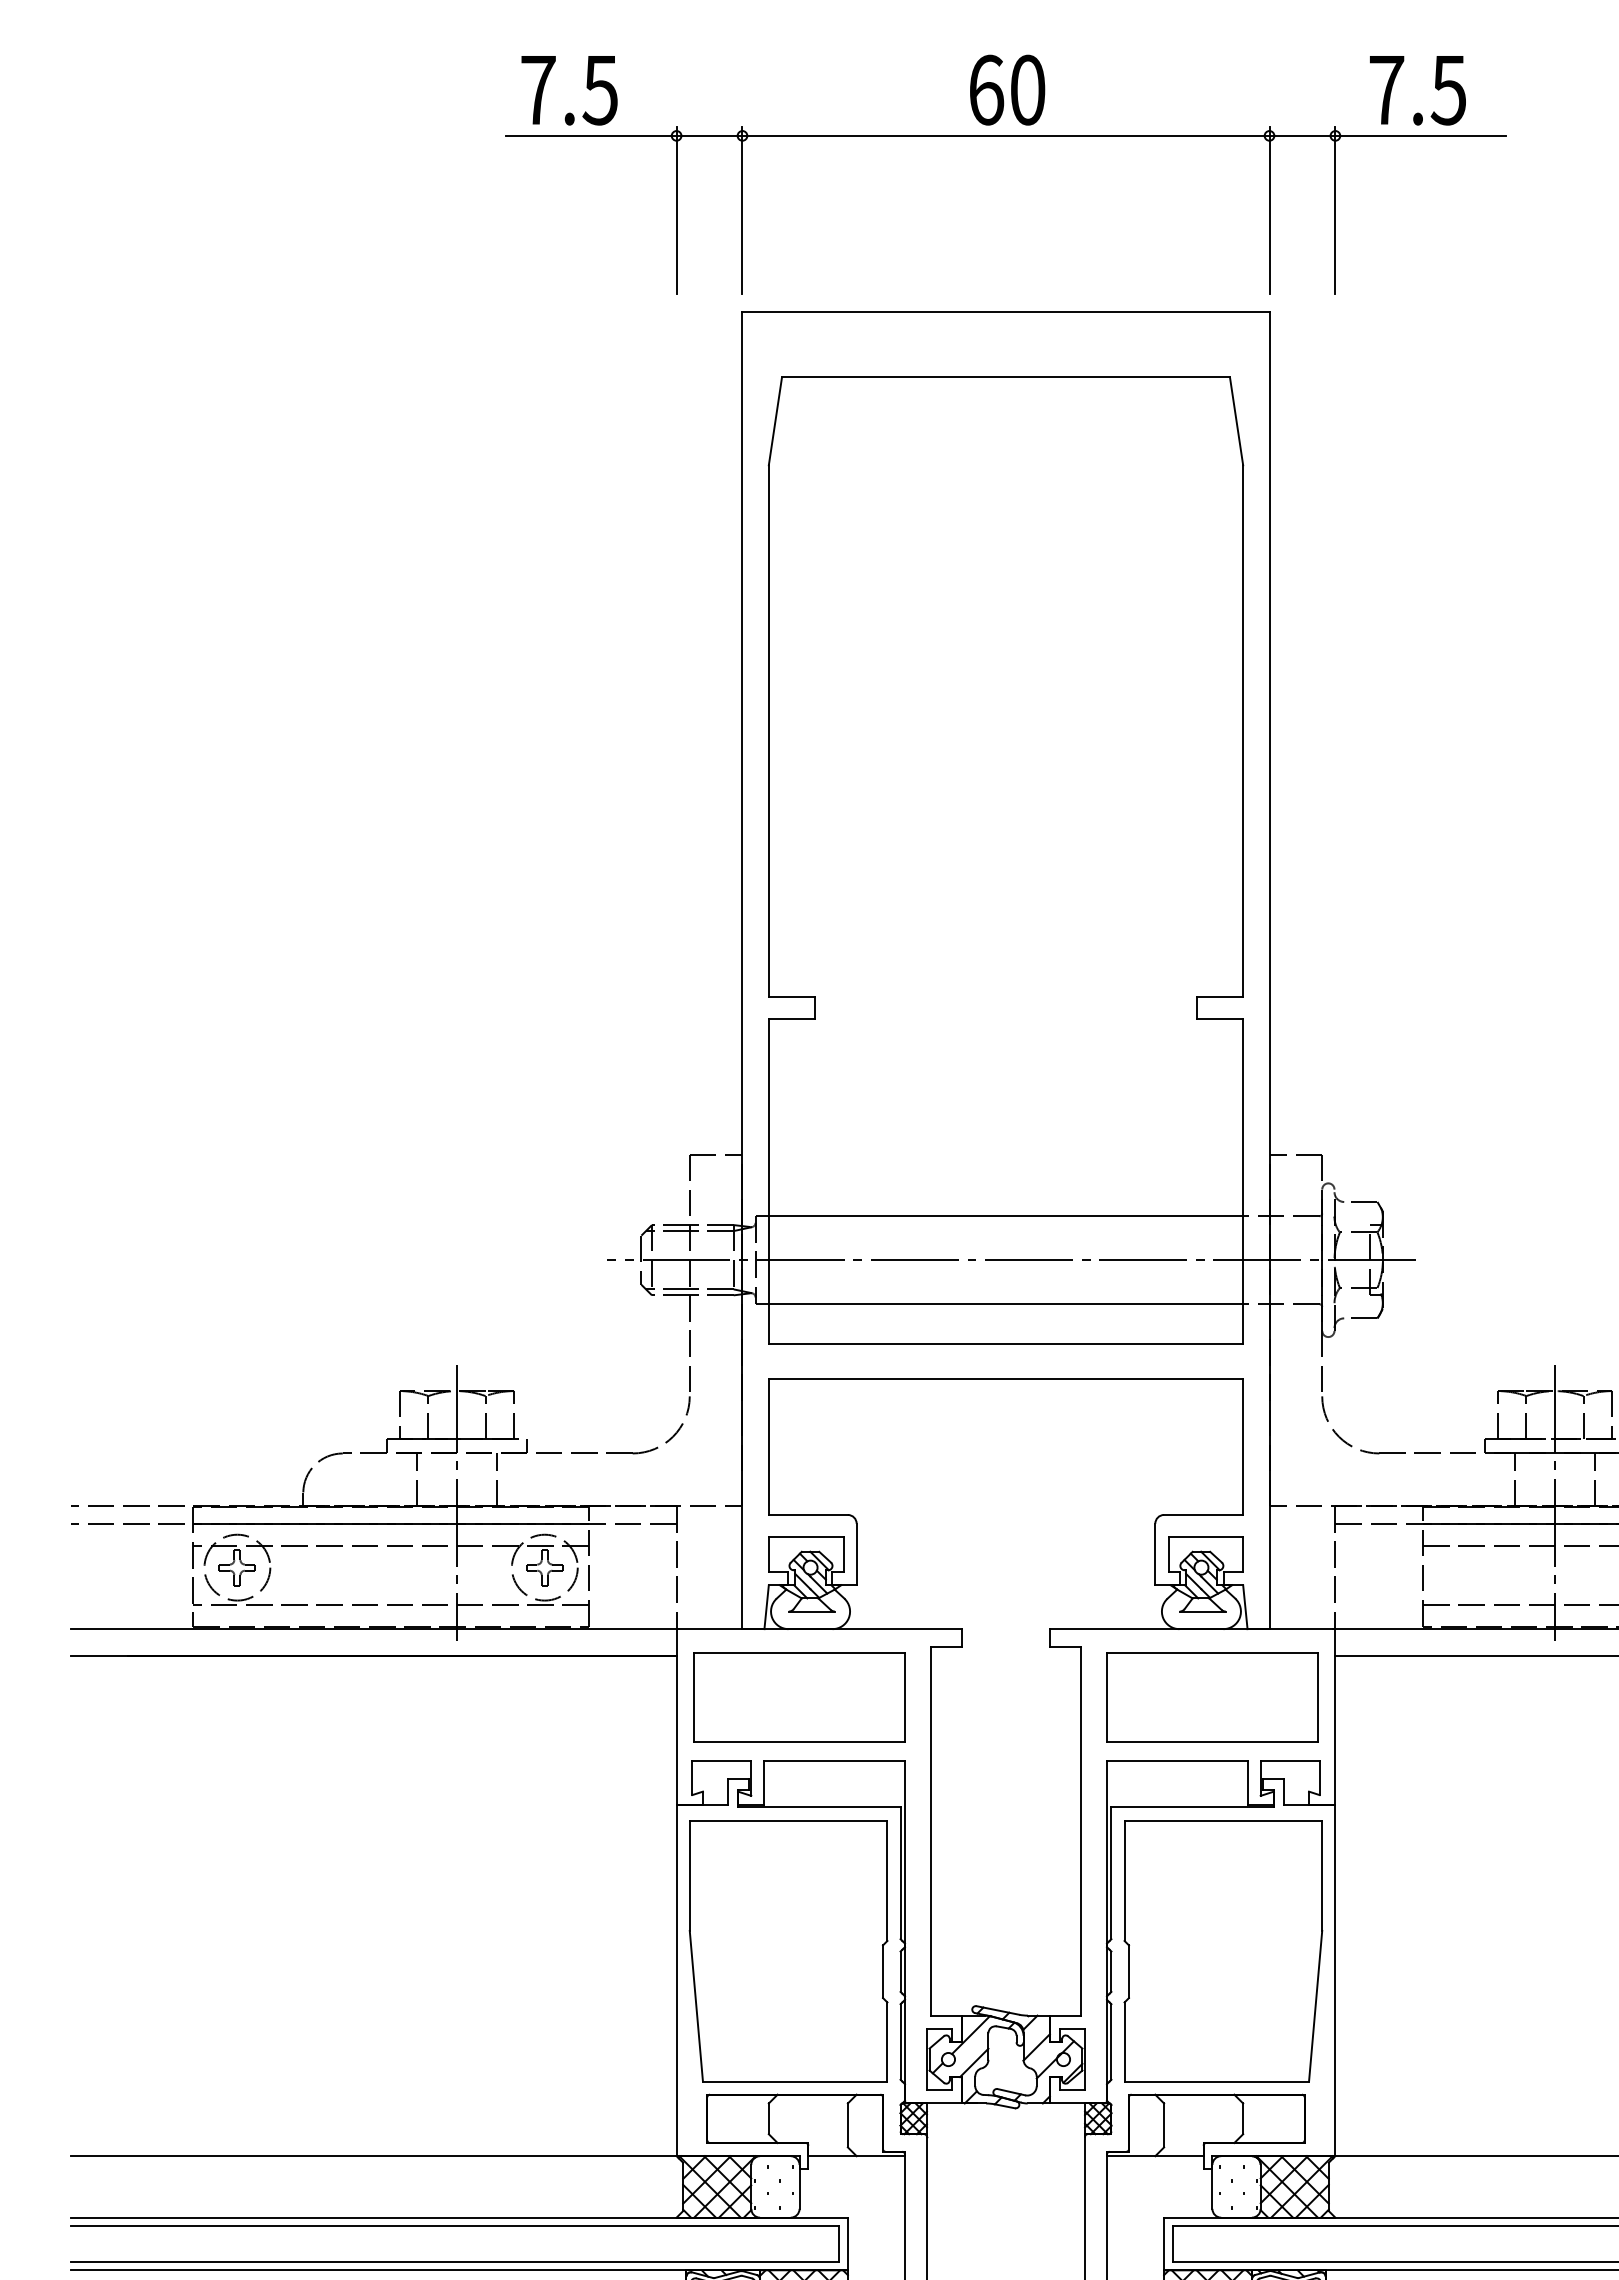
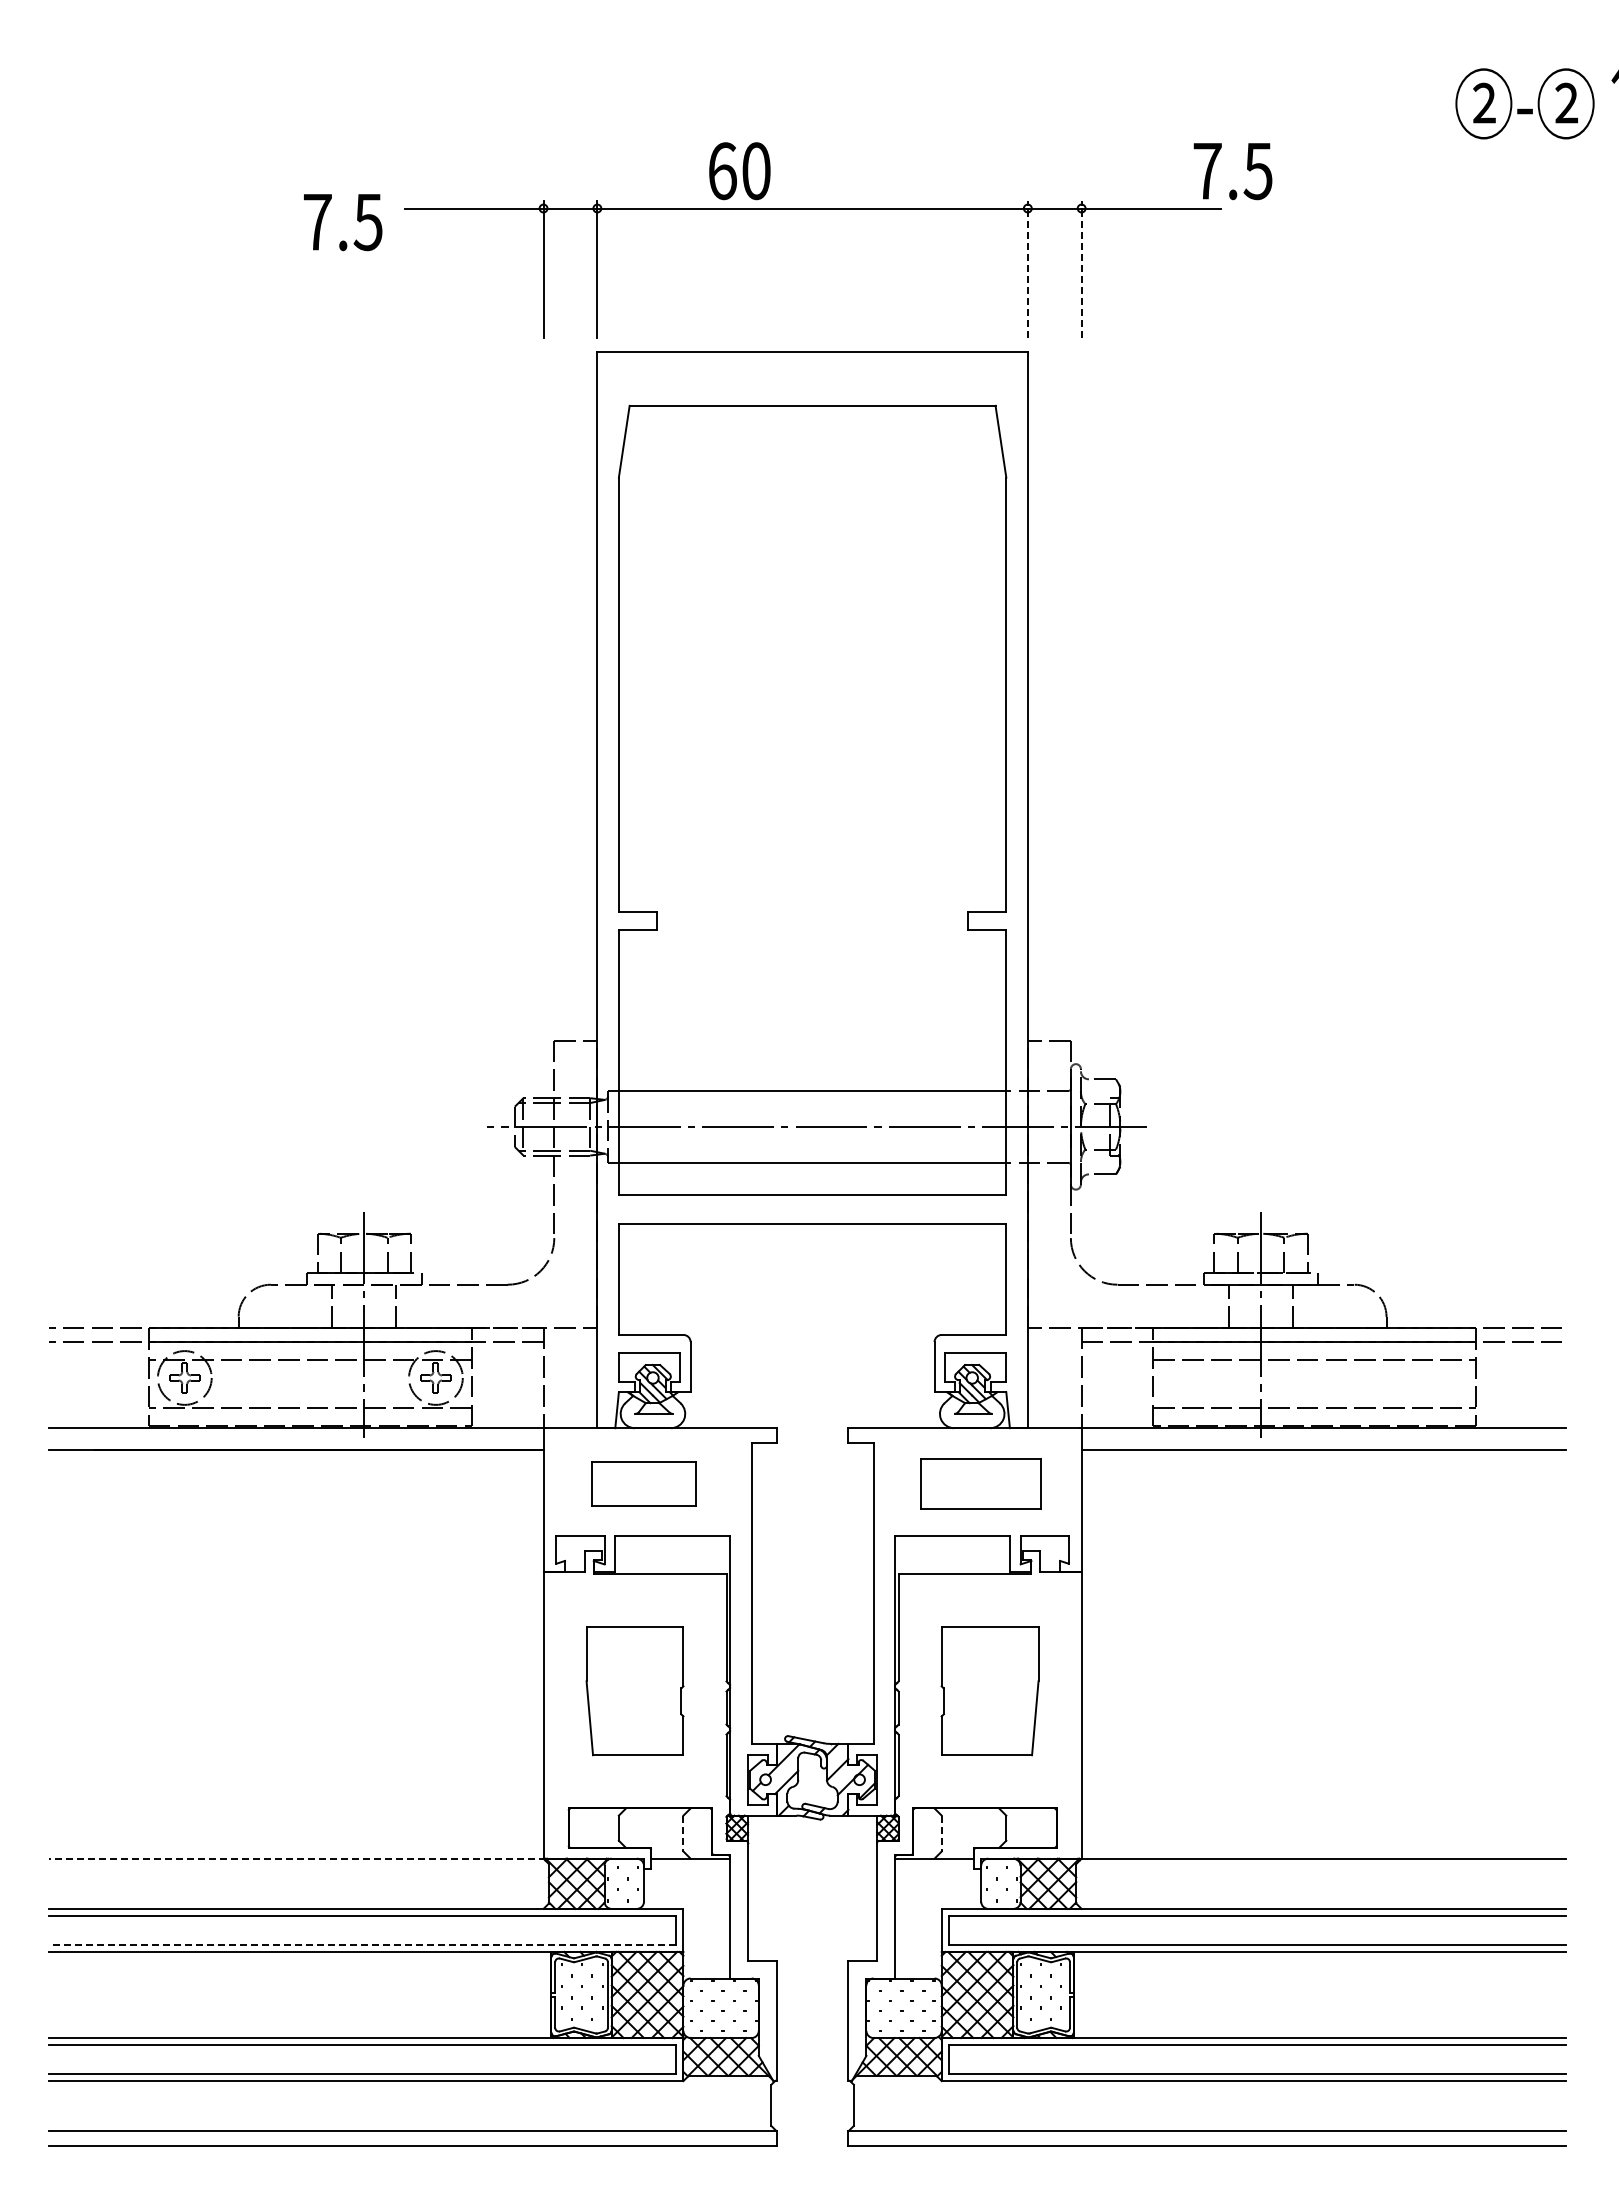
text: (570, 90) -> (343, 222), moved
text: (1007, 90) -> (739, 171), moved
text: (1417, 90) -> (1232, 171), moved
line: (1269, 210) -> (1027, 269), solid -> dashed
line: (1335, 210) -> (1081, 269), solid -> dashed
part: (798, 1696) -> (643, 1483), size x0.6
part: (1211, 1696) -> (980, 1483), size x0.7
part: (787, 1951) -> (634, 1691), size x0.6
part: (1222, 1951) -> (989, 1691), size x0.6
line: (847, 2125) -> (683, 1833), solid -> dashed
line: (1163, 2125) -> (941, 1833), solid -> dashed
line: (375, 2155) -> (297, 1858), solid -> dashed
line: (454, 2261) -> (362, 1944), solid -> dashed

